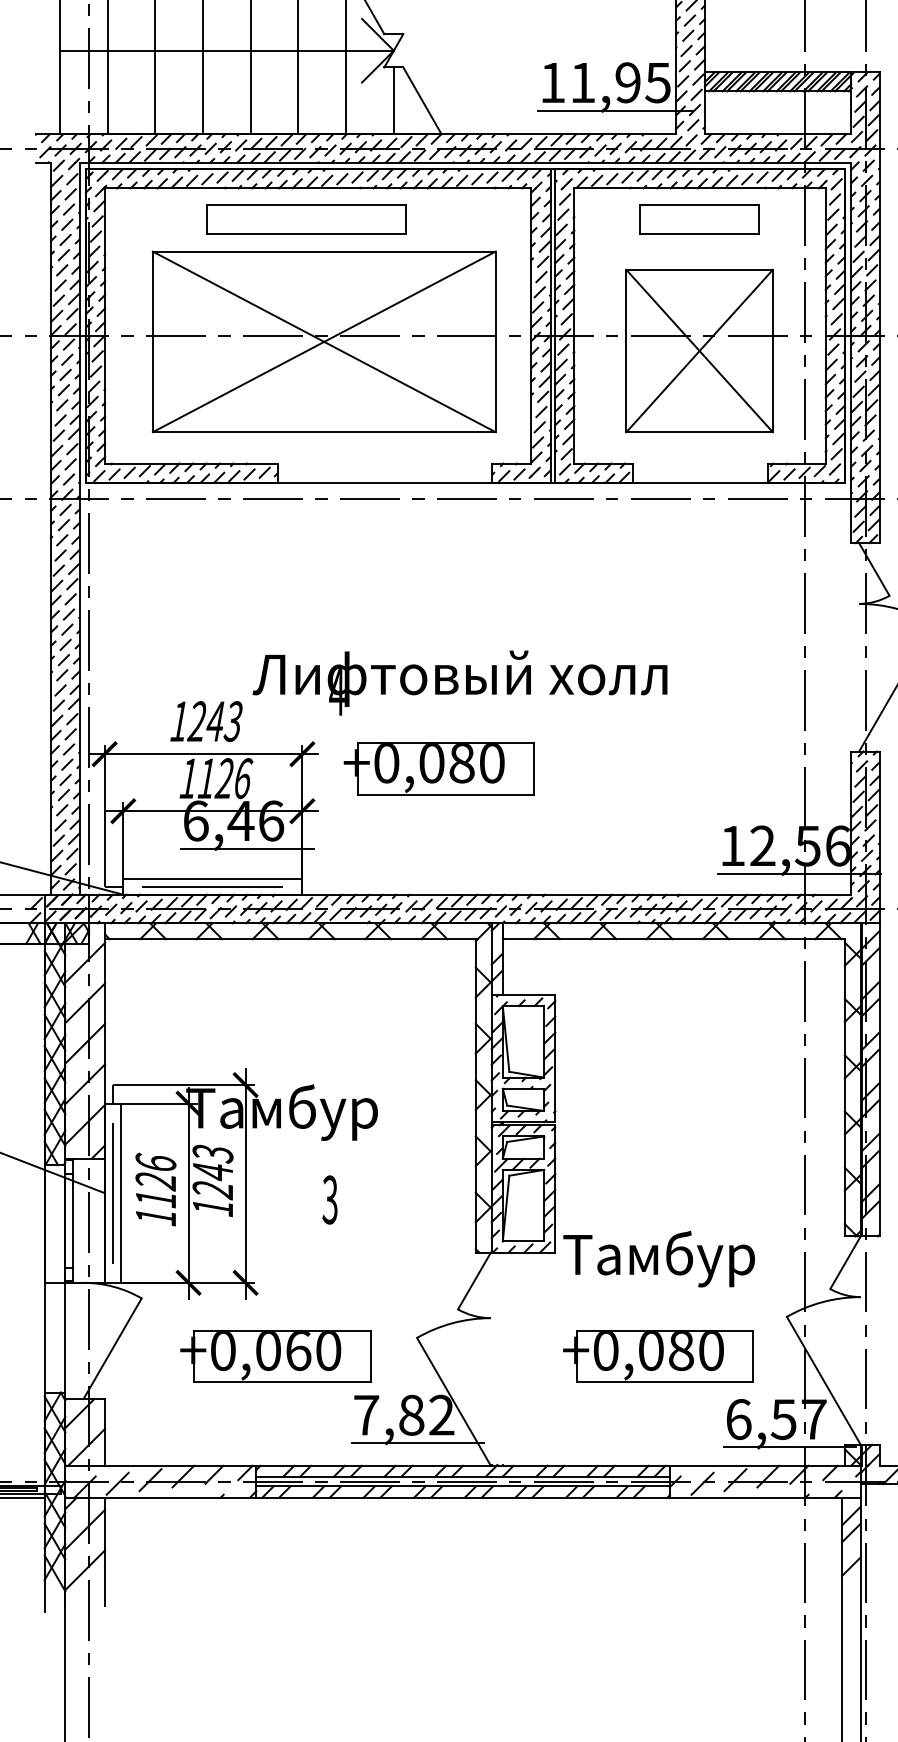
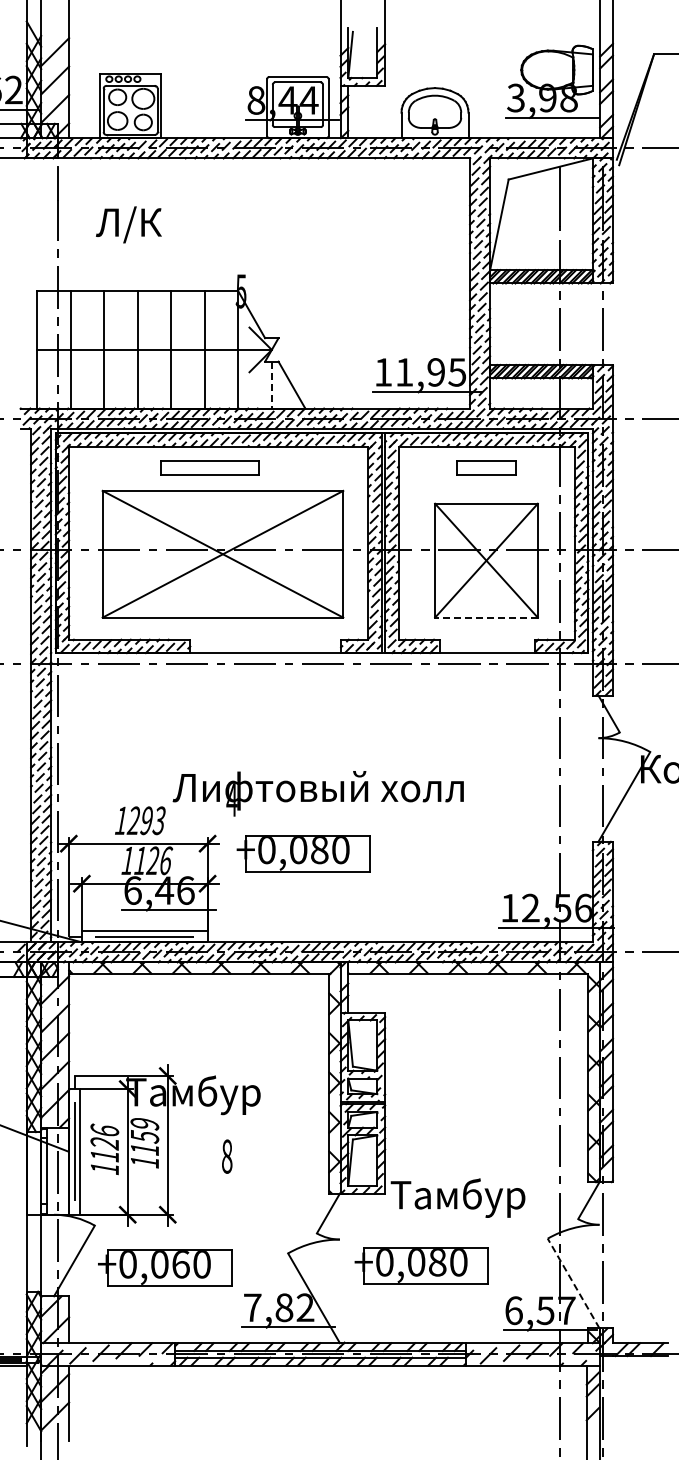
line: (393, 101) -> (271, 385), solid -> dashed
part: (305, 218) -> (209, 467), size x0.7
part: (698, 218) -> (485, 467), size x0.7
line: (698, 431) -> (485, 617), solid -> dashed
text: (215, 721) -> (146, 820), 1243 -> 1293
text: (212, 1171) -> (144, 1136), 1243 -> 1159
text: (329, 1199) -> (226, 1156), 3 -> 8
part: (276, 1355) -> (165, 1267), moved
part: (658, 1355) -> (421, 1265), moved
line: (823, 1380) -> (573, 1283), solid -> dashed

